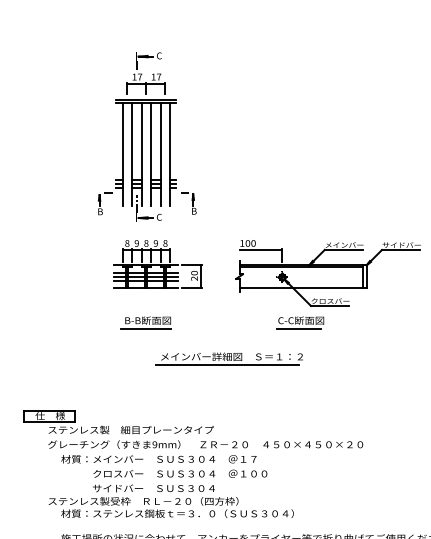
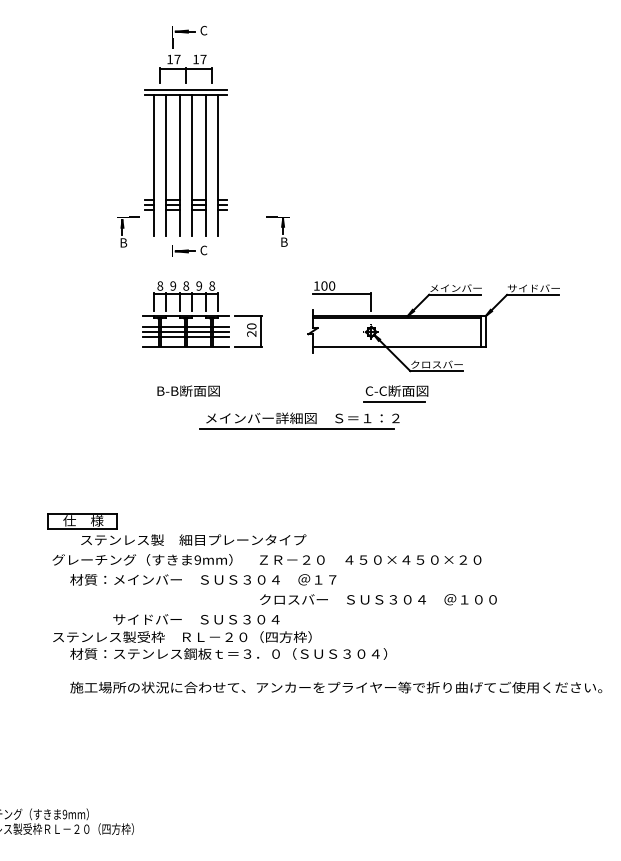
part: (189, 203) -> (277, 231), moved
line: (136, 204) -> (172, 232), removed
line: (145, 329) -> (185, 402), removed
part: (229, 358) -> (299, 420), moved
part: (122, 425) -> (181, 534), moved
text: (180, 473) -> (378, 599), moved

